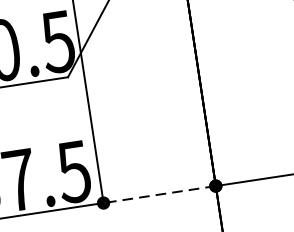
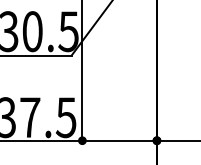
line: (159, 194) -> (119, 140), dashed -> solid

